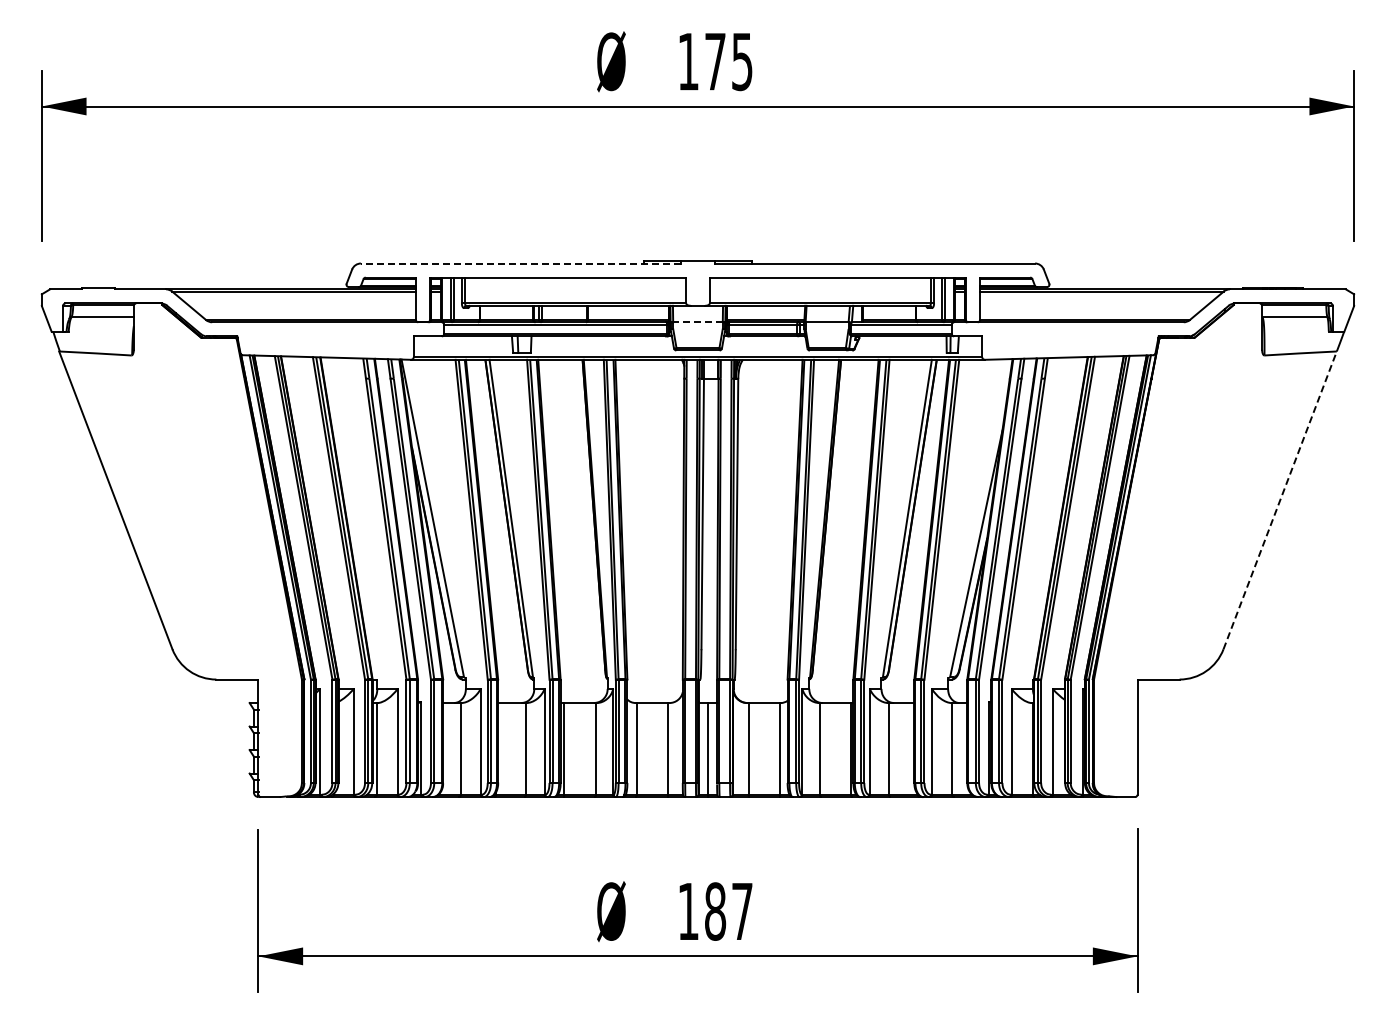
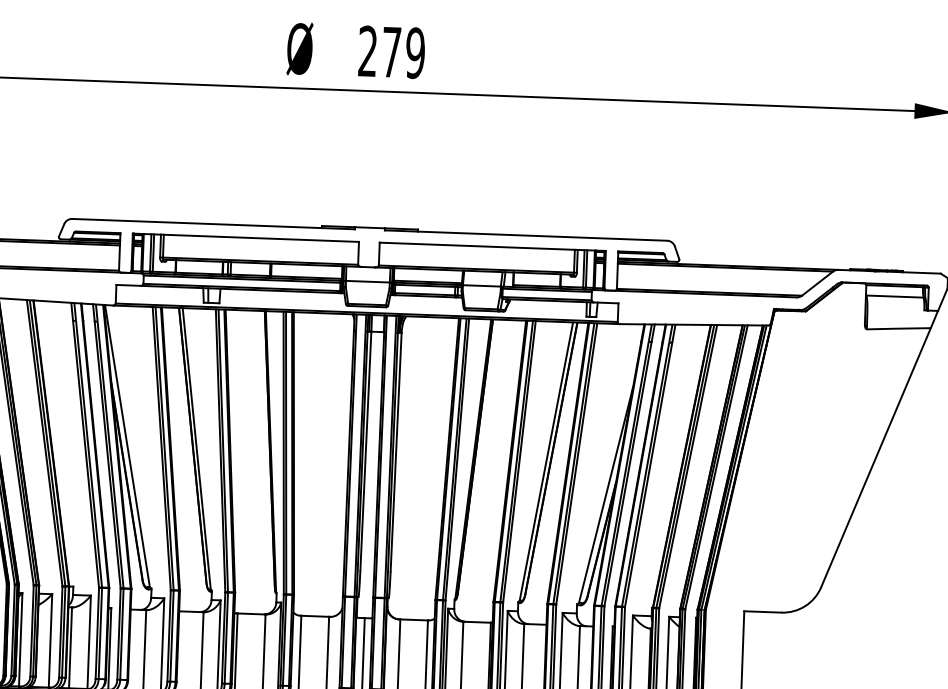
text: (715, 61) -> (391, 52), 175 -> 279
line: (520, 263) -> (213, 224), dashed -> solid
line: (697, 322) -> (367, 281), dashed -> solid
line: (1280, 499) -> (876, 456), dashed -> solid

